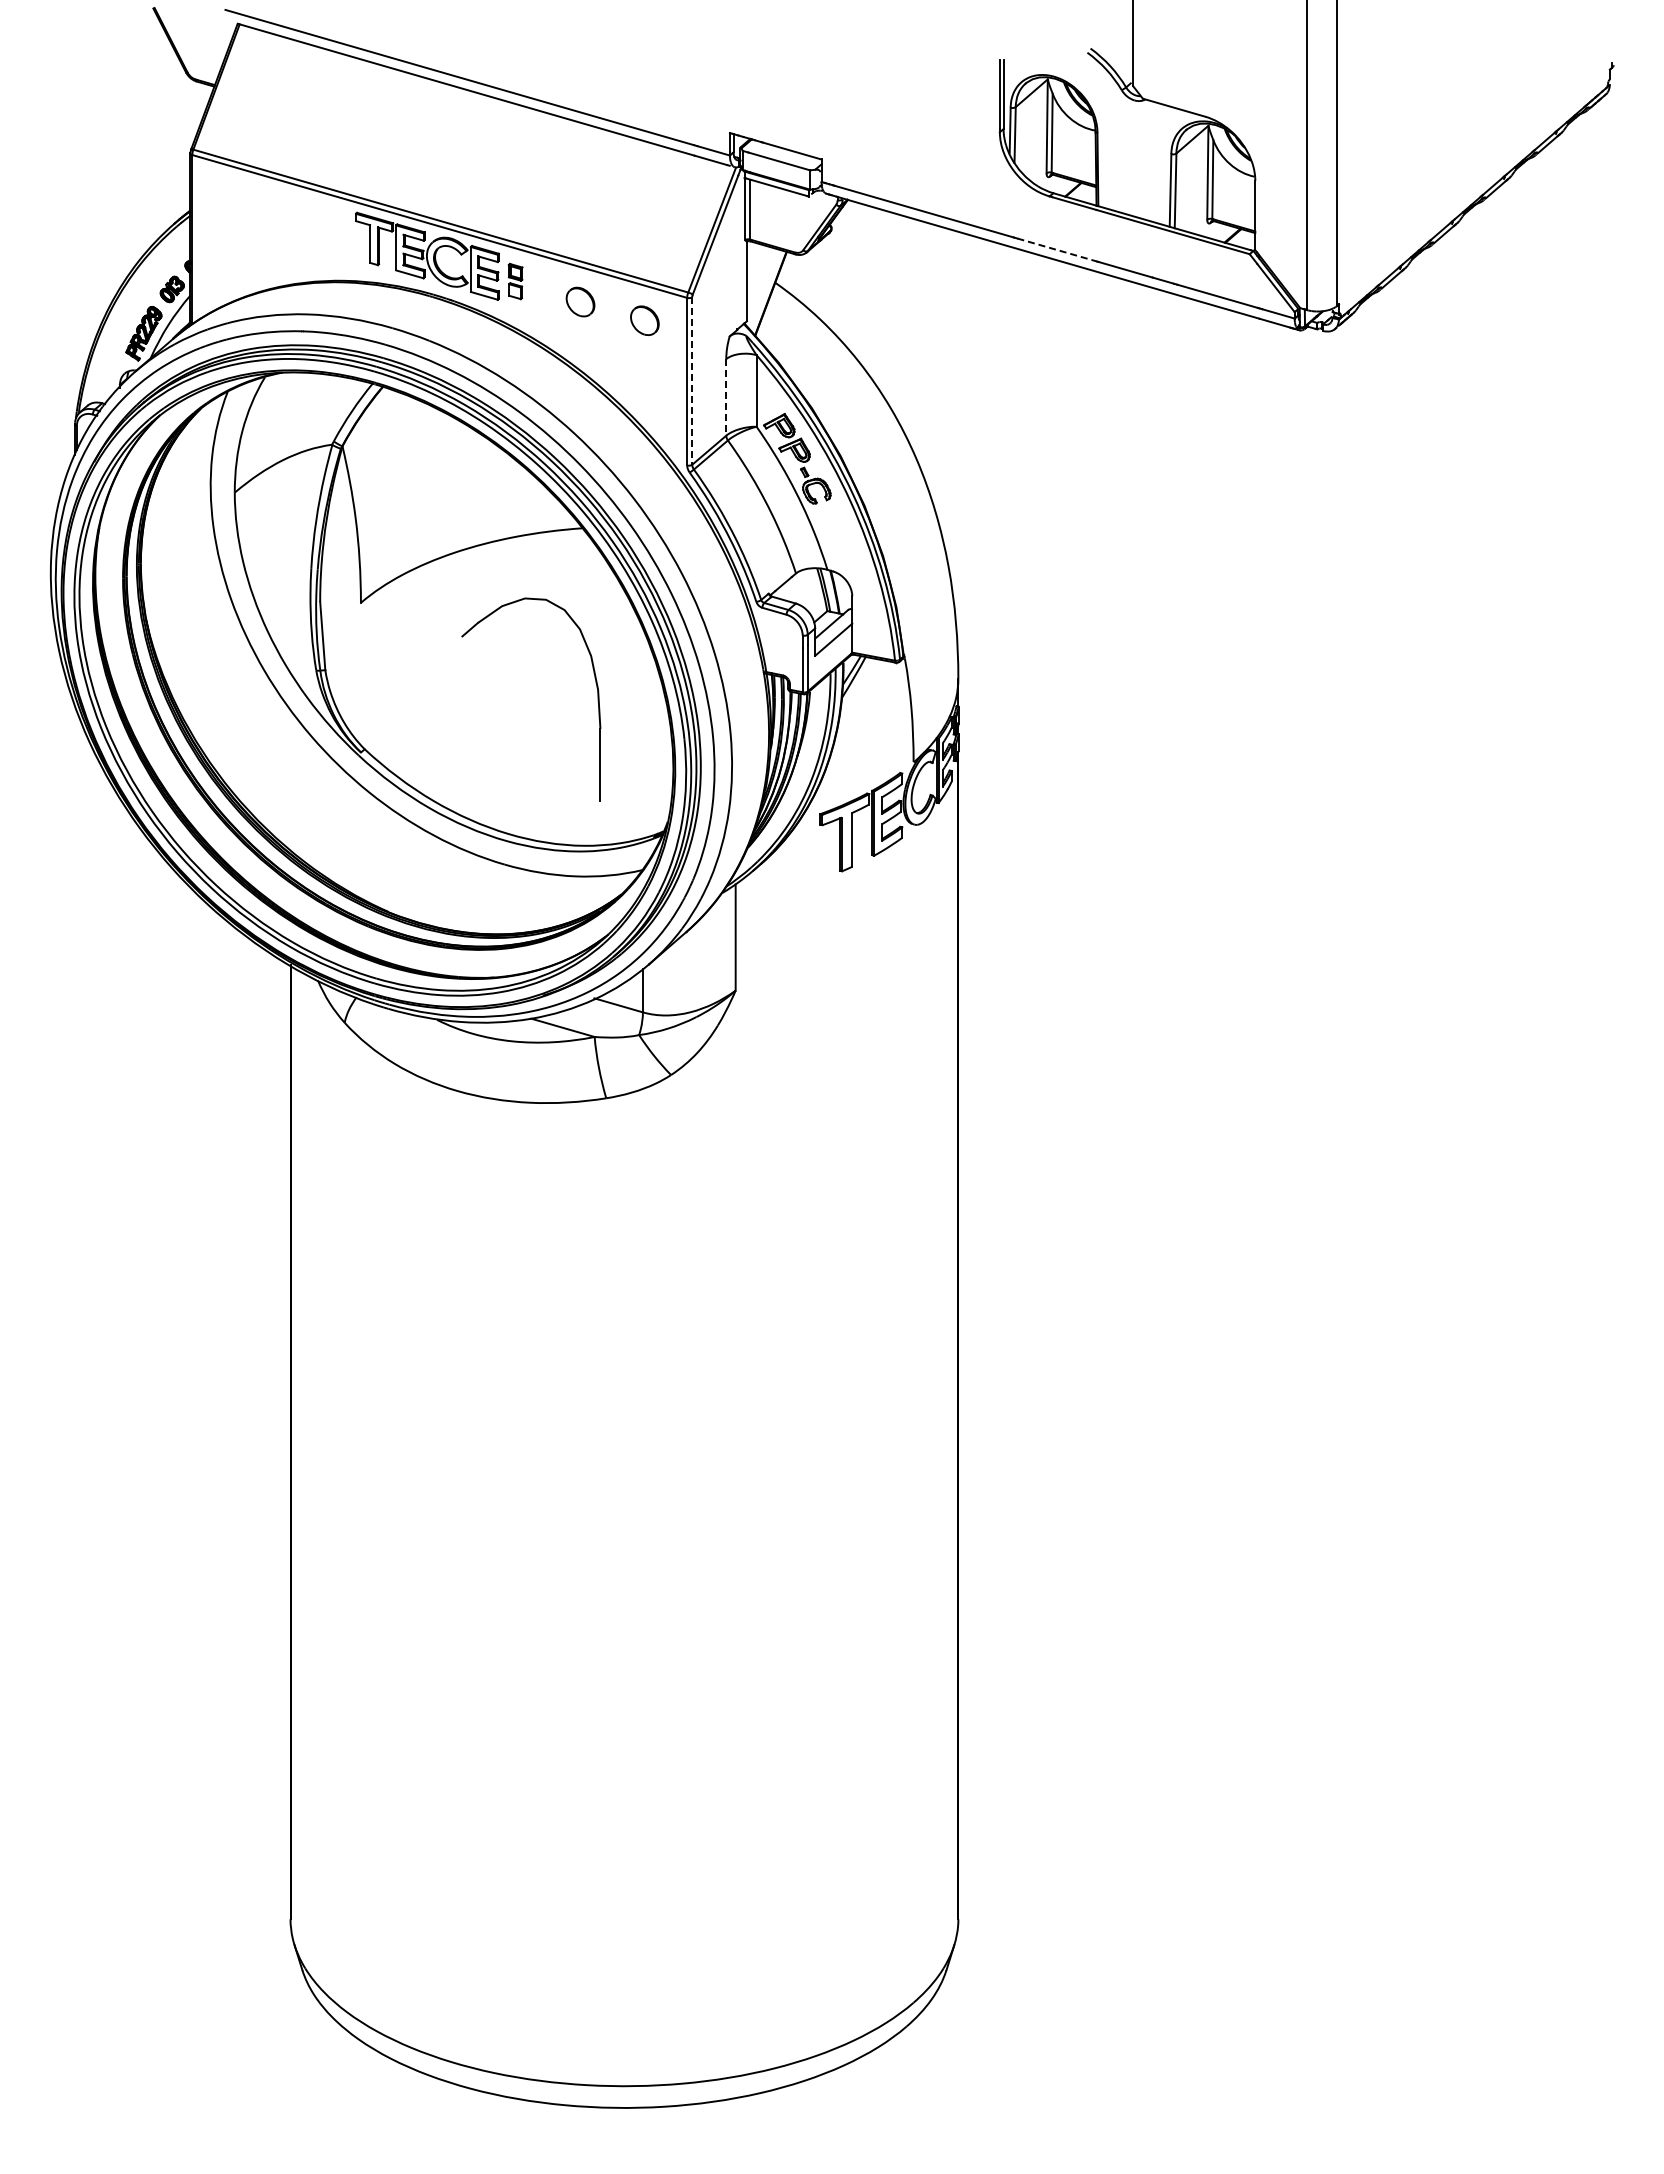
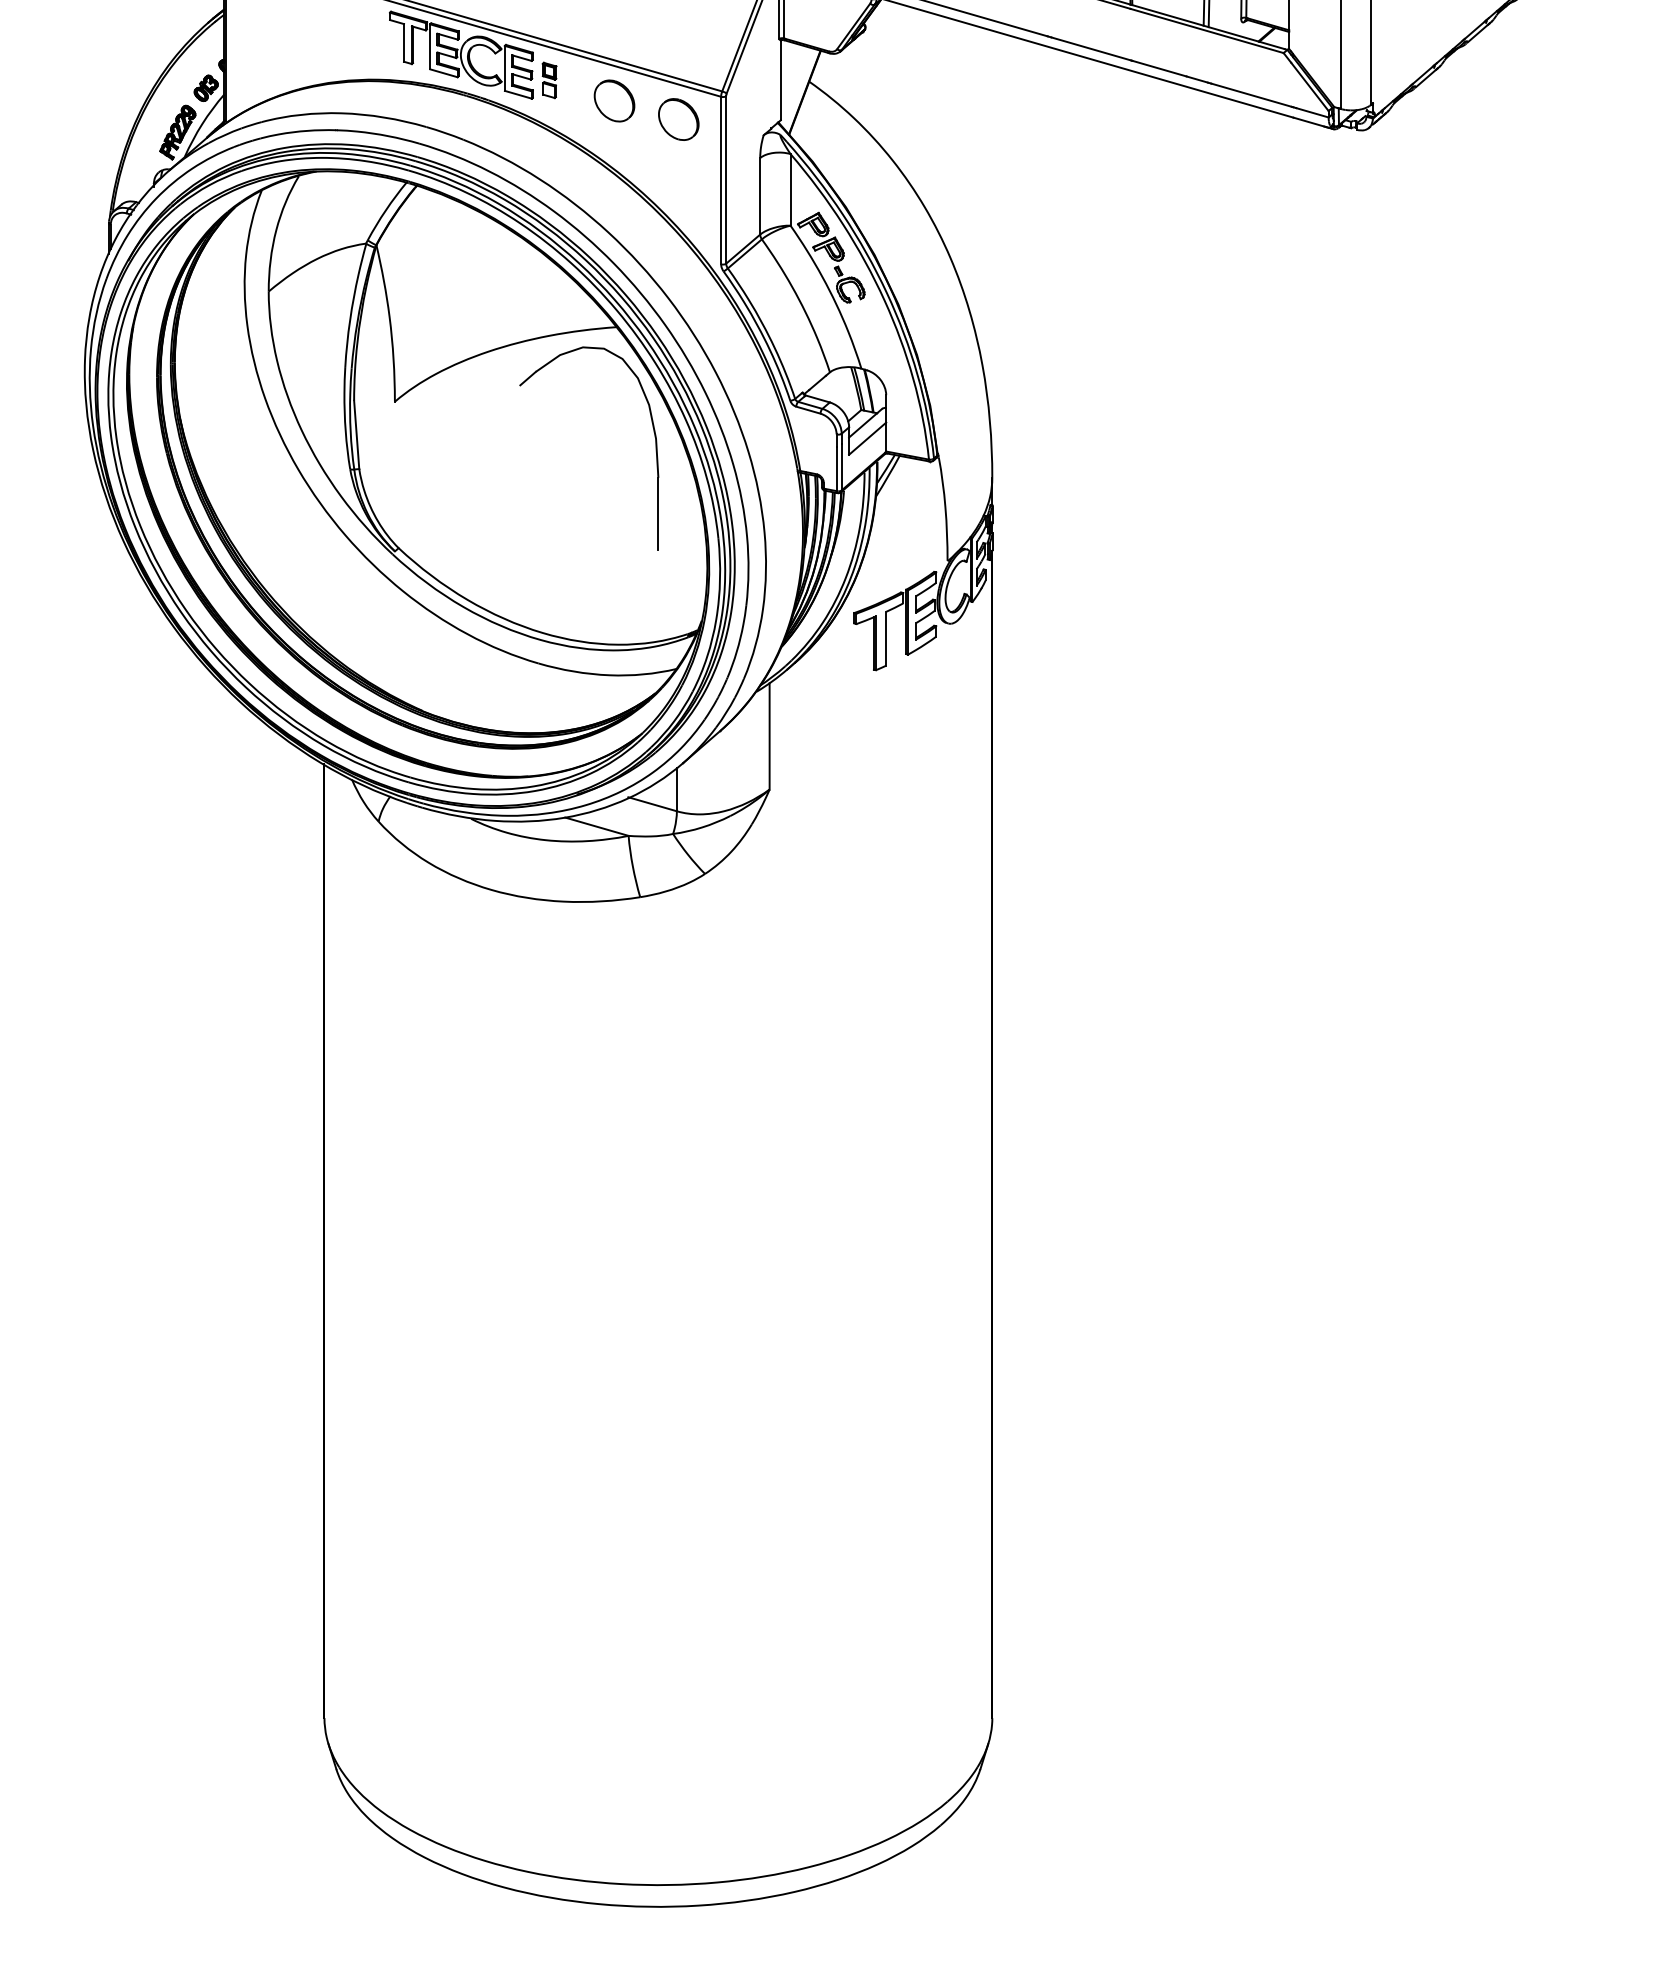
line: (1057, 250) -> (1091, 49), dashed -> solid
part: (580, 301) -> (614, 100), size x1.43
part: (644, 320) -> (678, 119), size x1.43
line: (692, 381) -> (726, 180), dashed -> solid
line: (726, 397) -> (760, 196), dashed -> solid
part: (596, 688) -> (654, 437), moved

